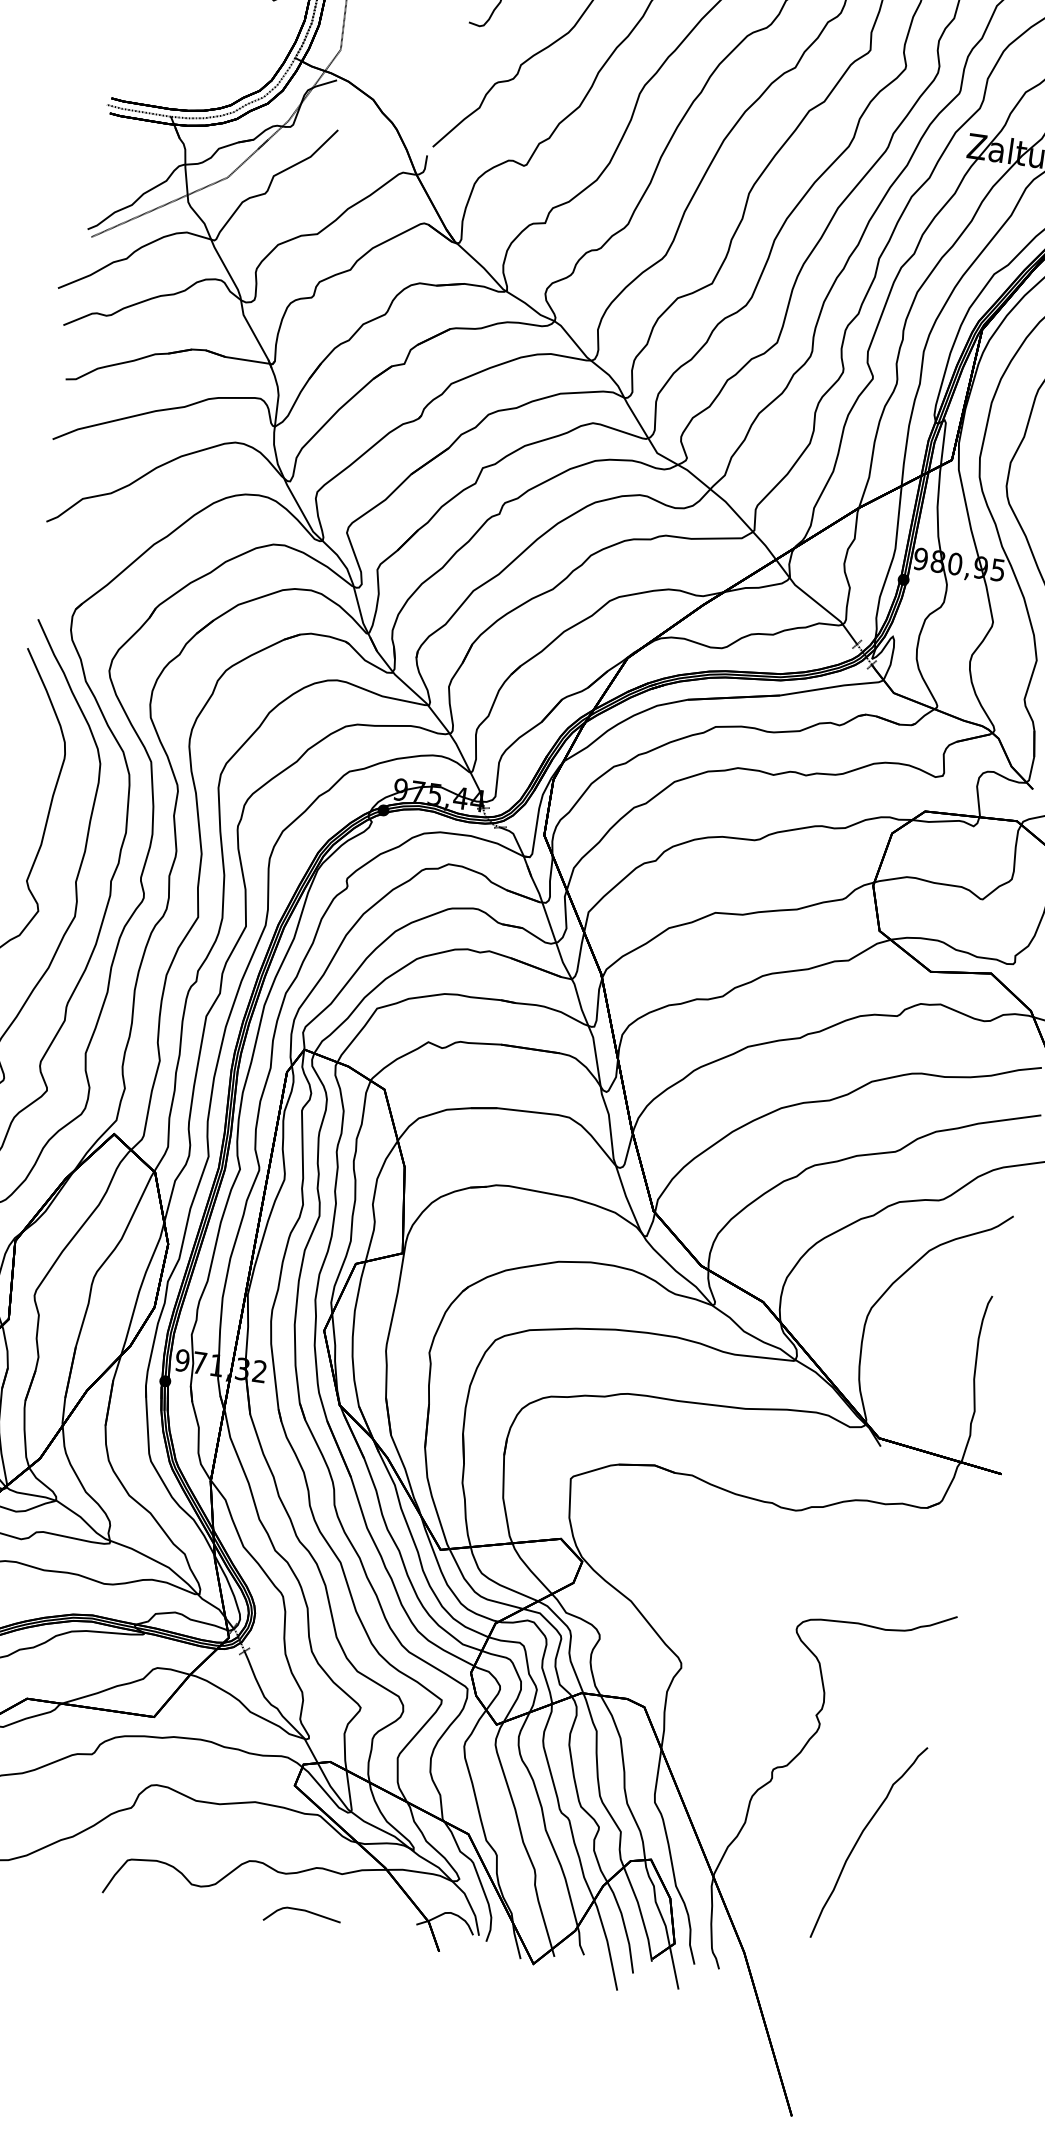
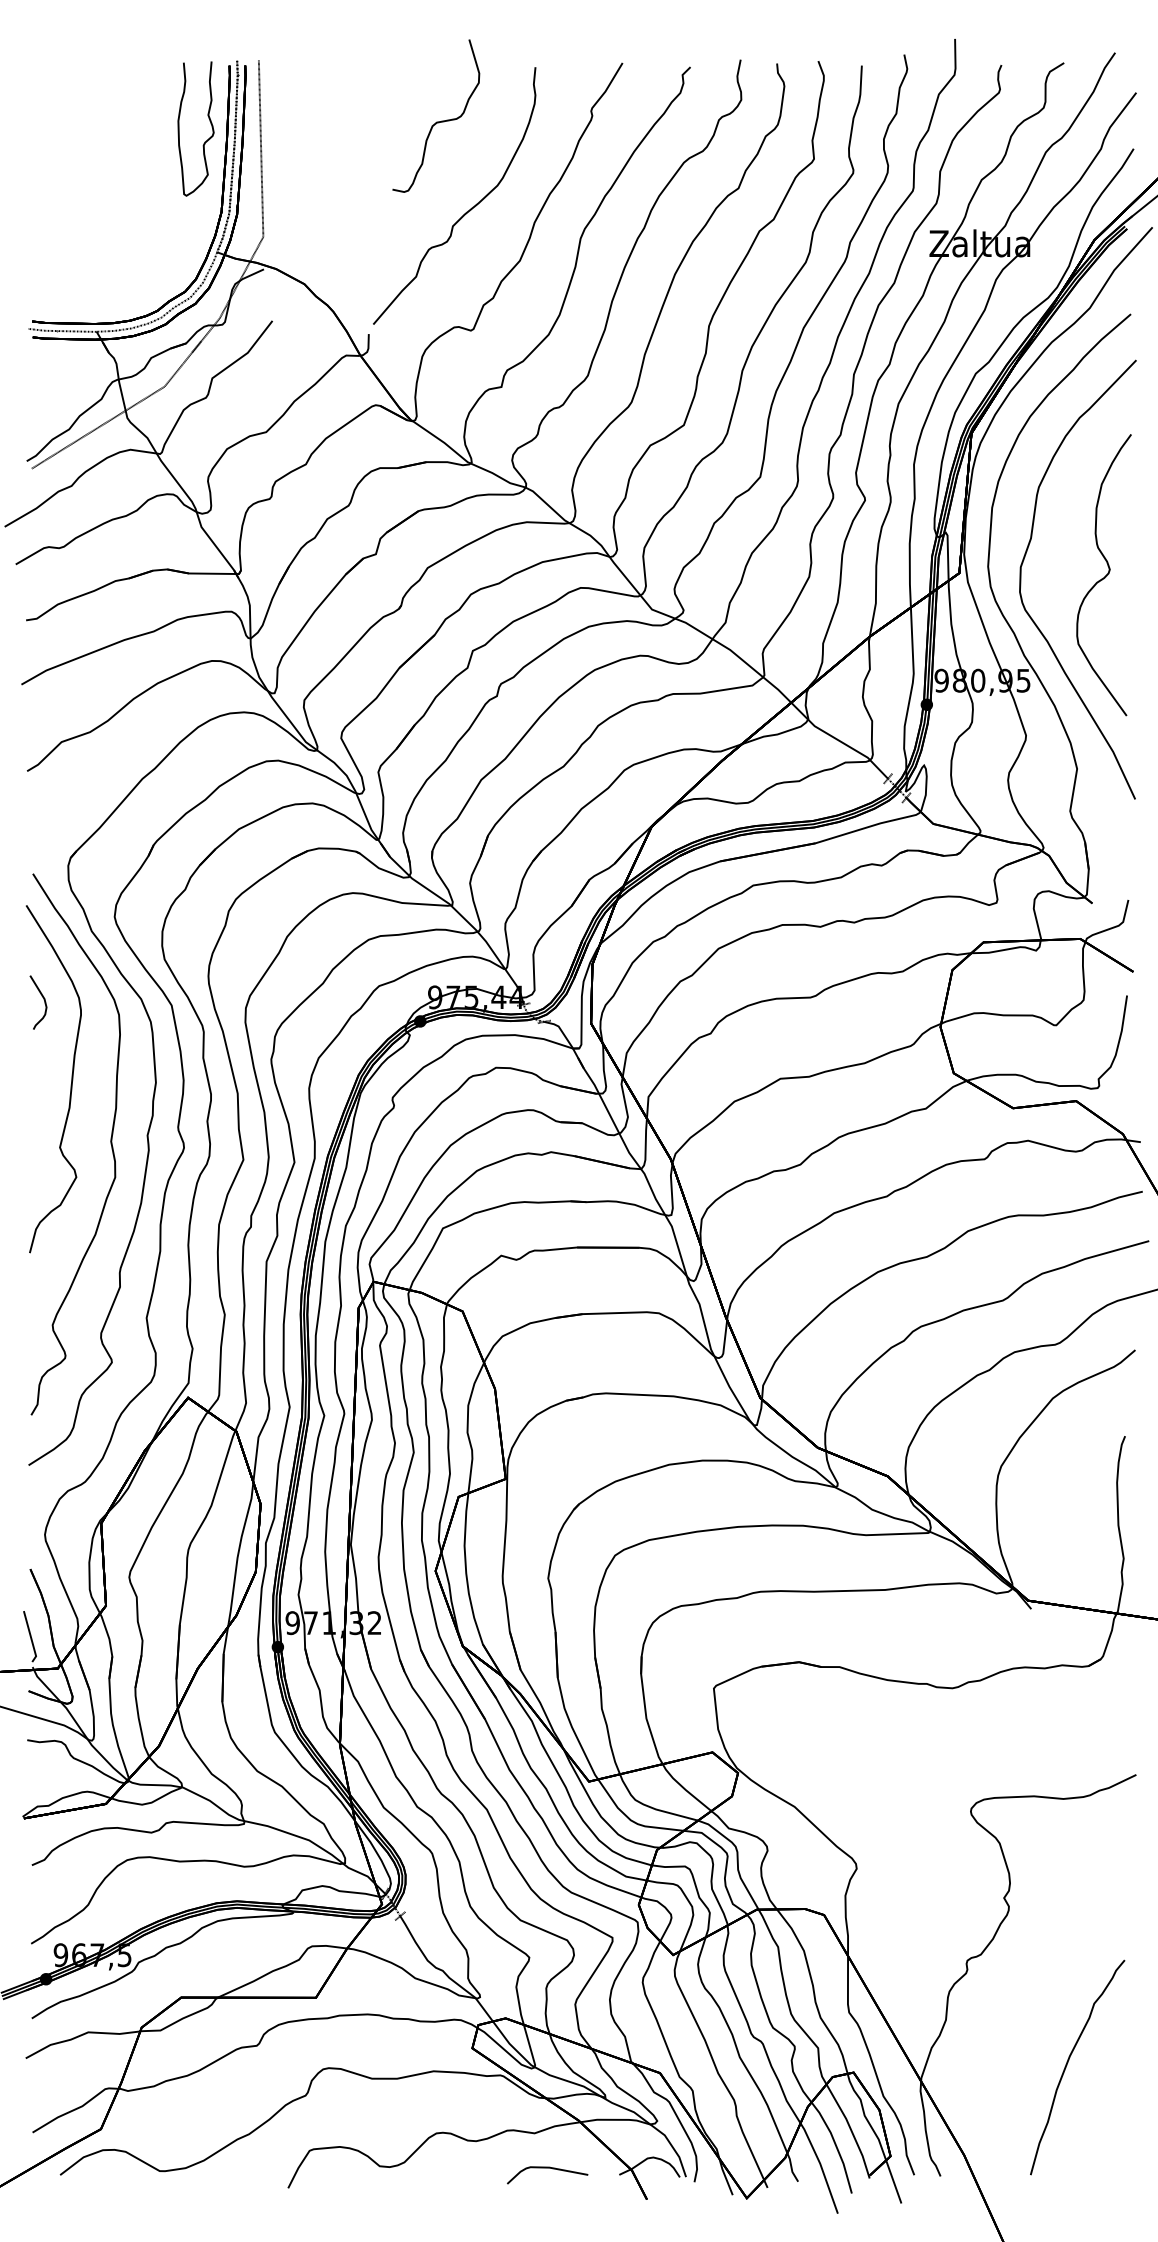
part: (26, 741) -> (38, 1002), added
curve: (859, 1839) -> (1067, 2065), moved
curve: (303, 1911) -> (547, 2168), moved

